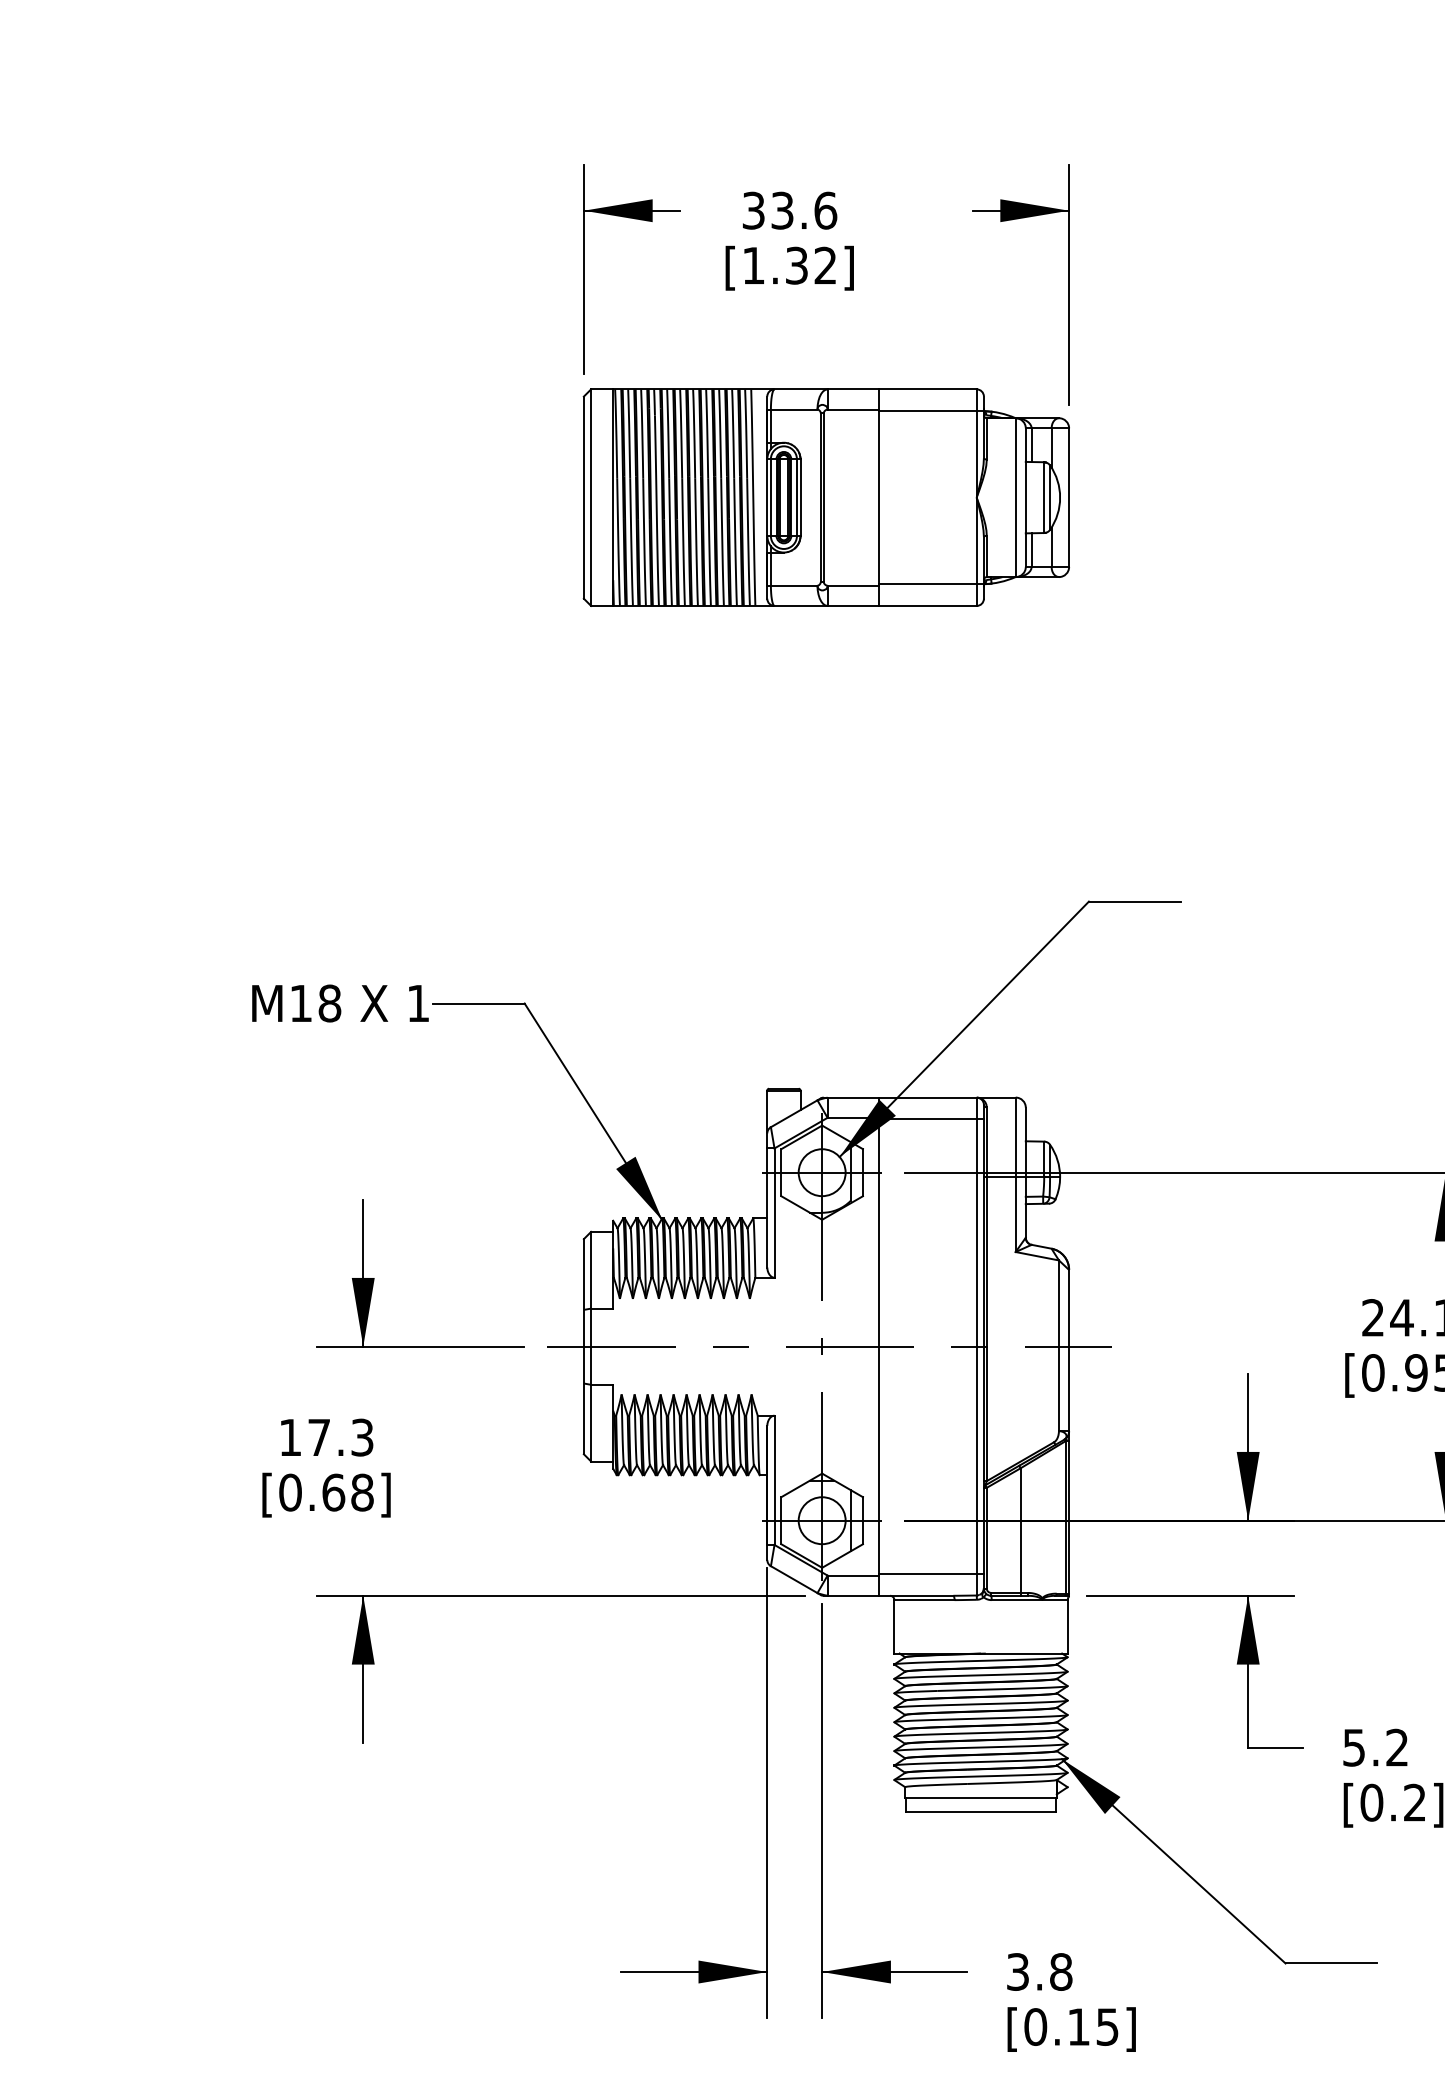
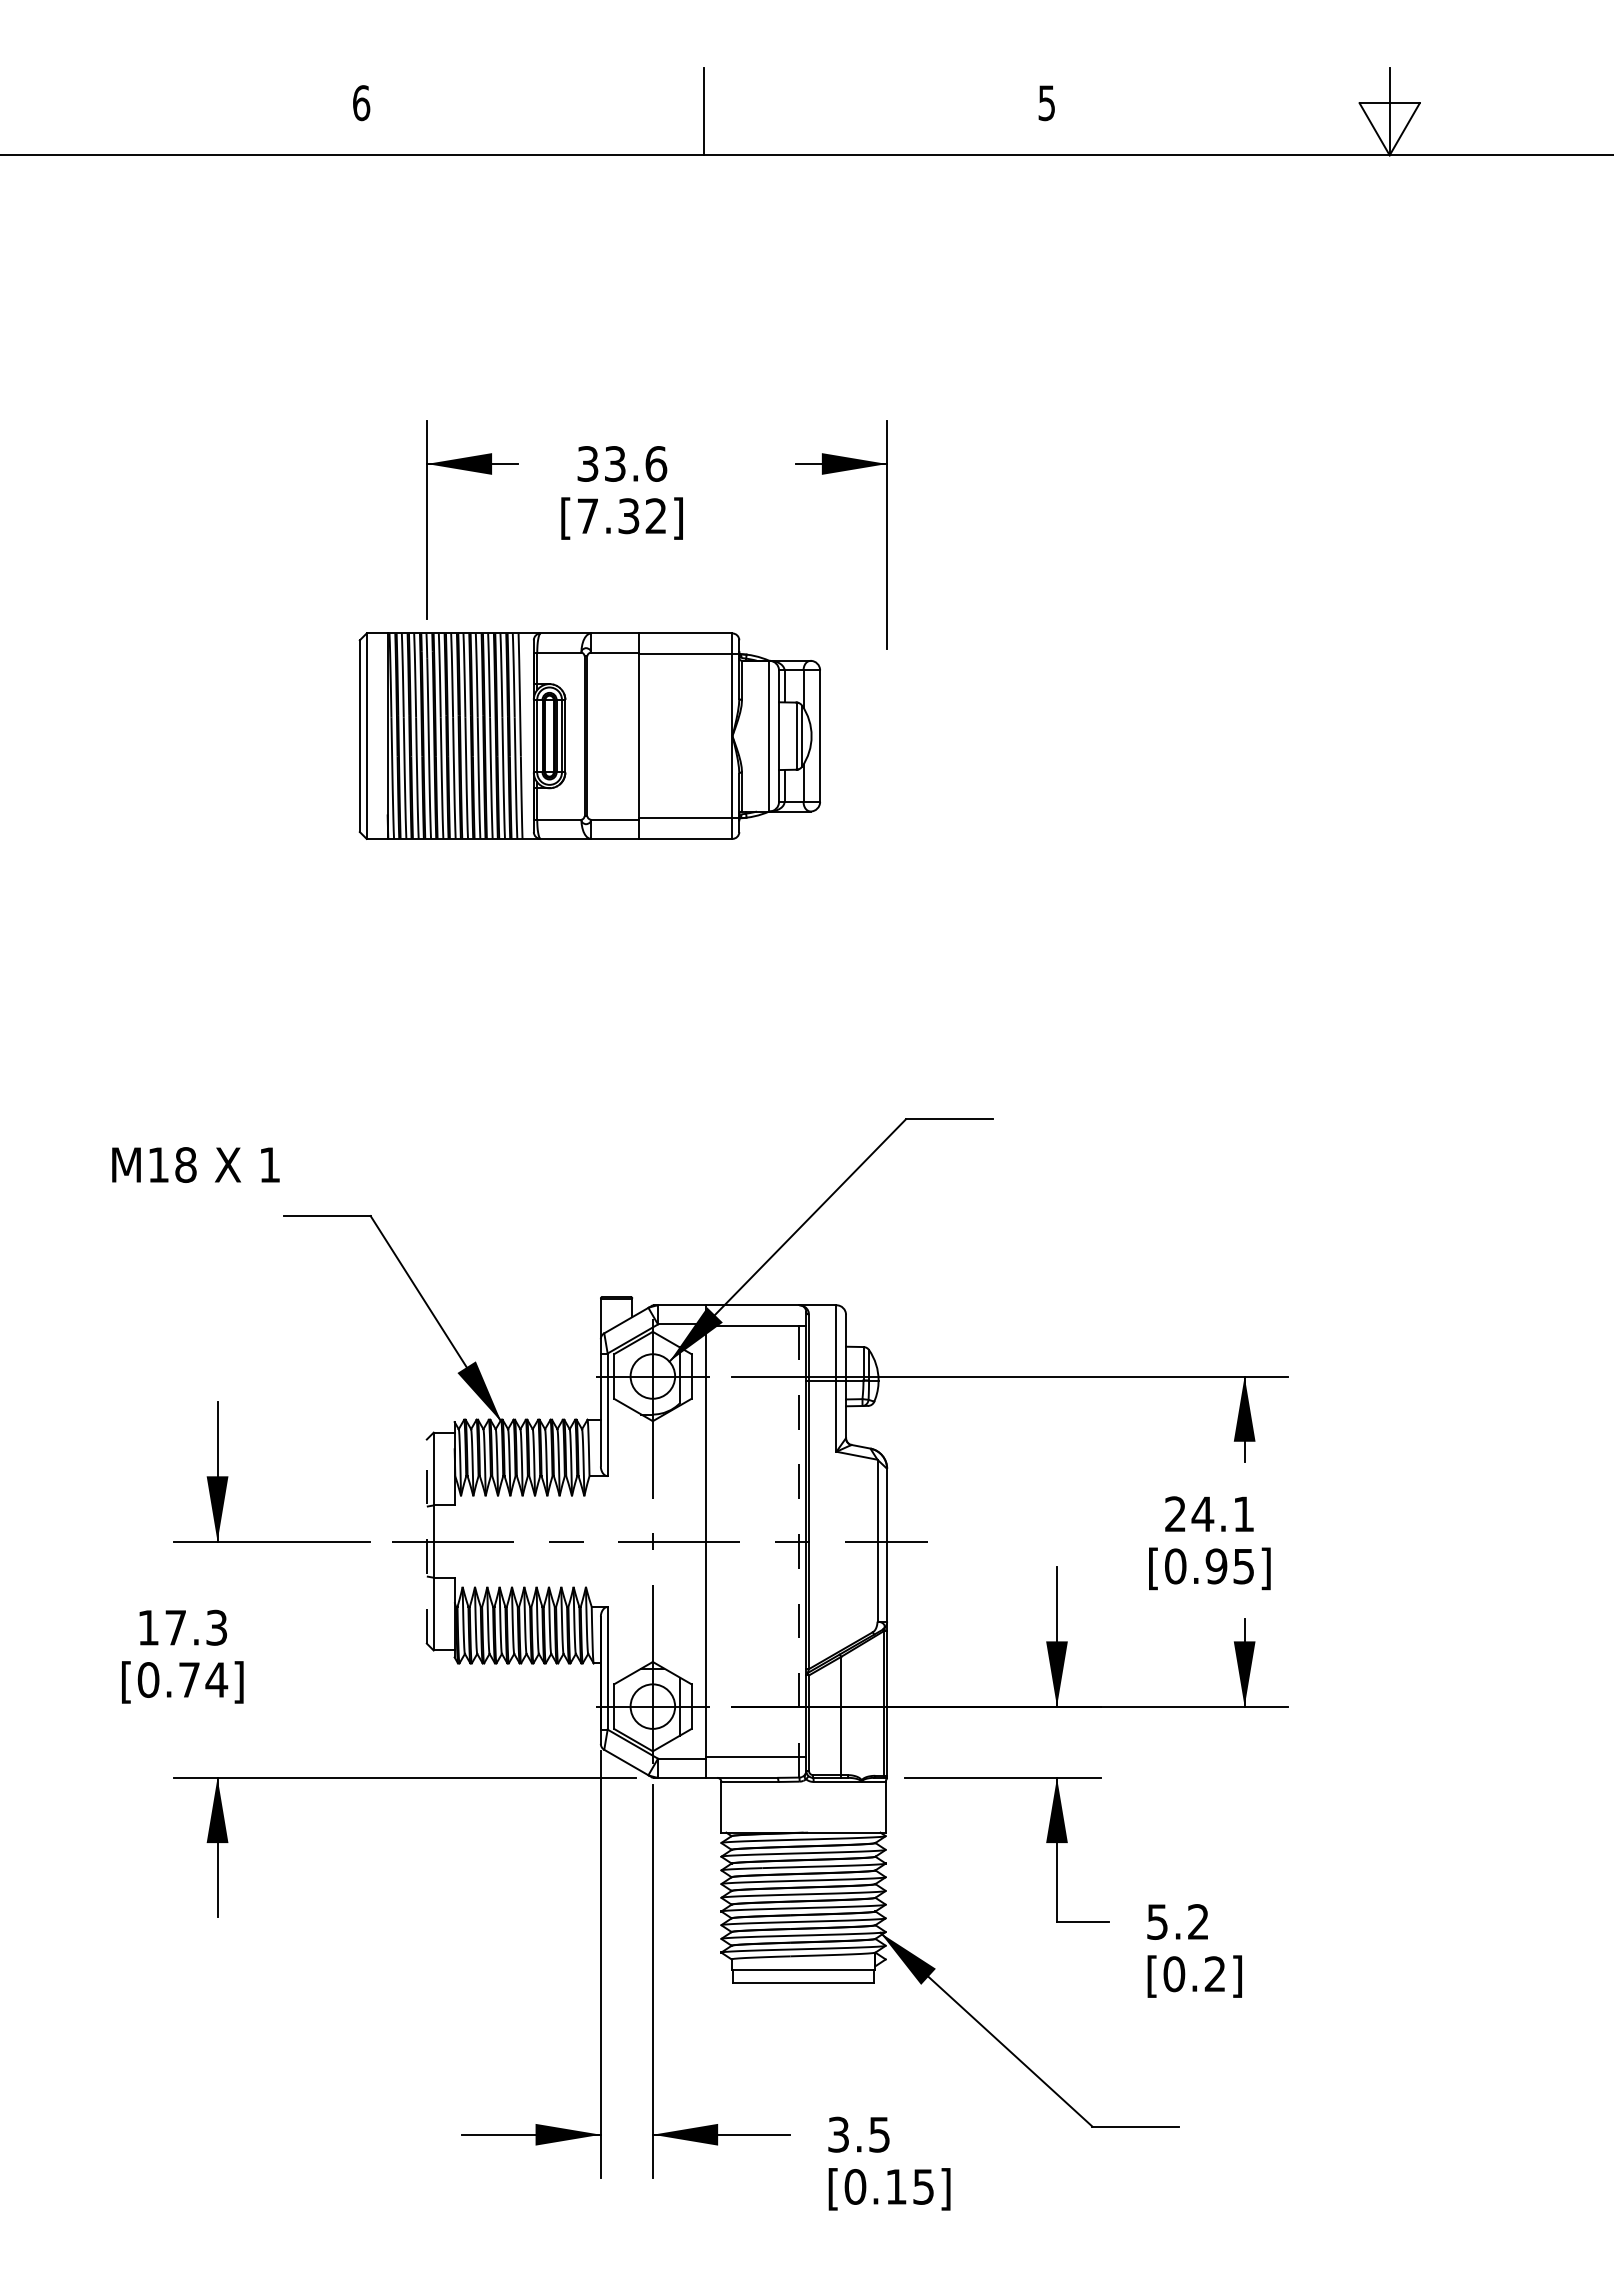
text: (753, 265) -> (587, 515), [1.32] -> [7.32]
part: (825, 496) -> (589, 735), moved
text: (340, 1002) -> (195, 1164), moved
line: (976, 1345) -> (799, 1540), solid -> dashed
line: (583, 1346) -> (426, 1541), solid -> dashed
text: (348, 1492) -> (203, 1679), [0.68] -> [0.74]
text: (1061, 1971) -> (879, 2134), 3.8 -> 3.5

